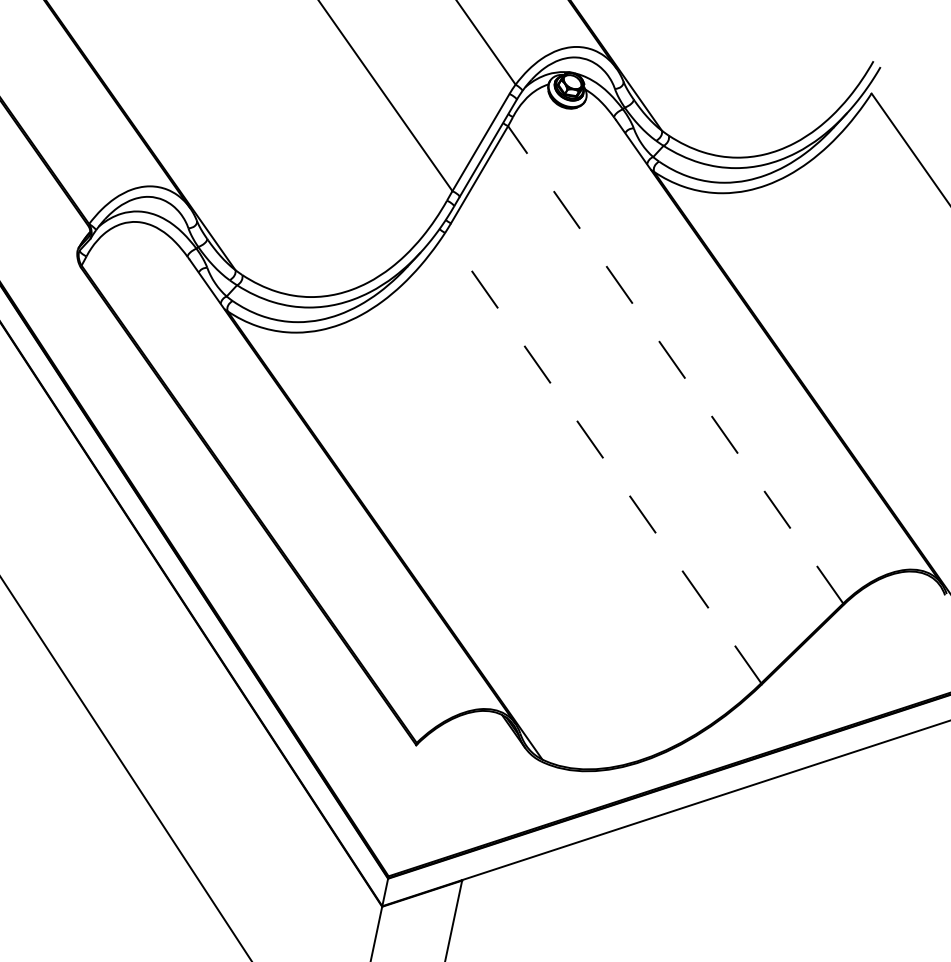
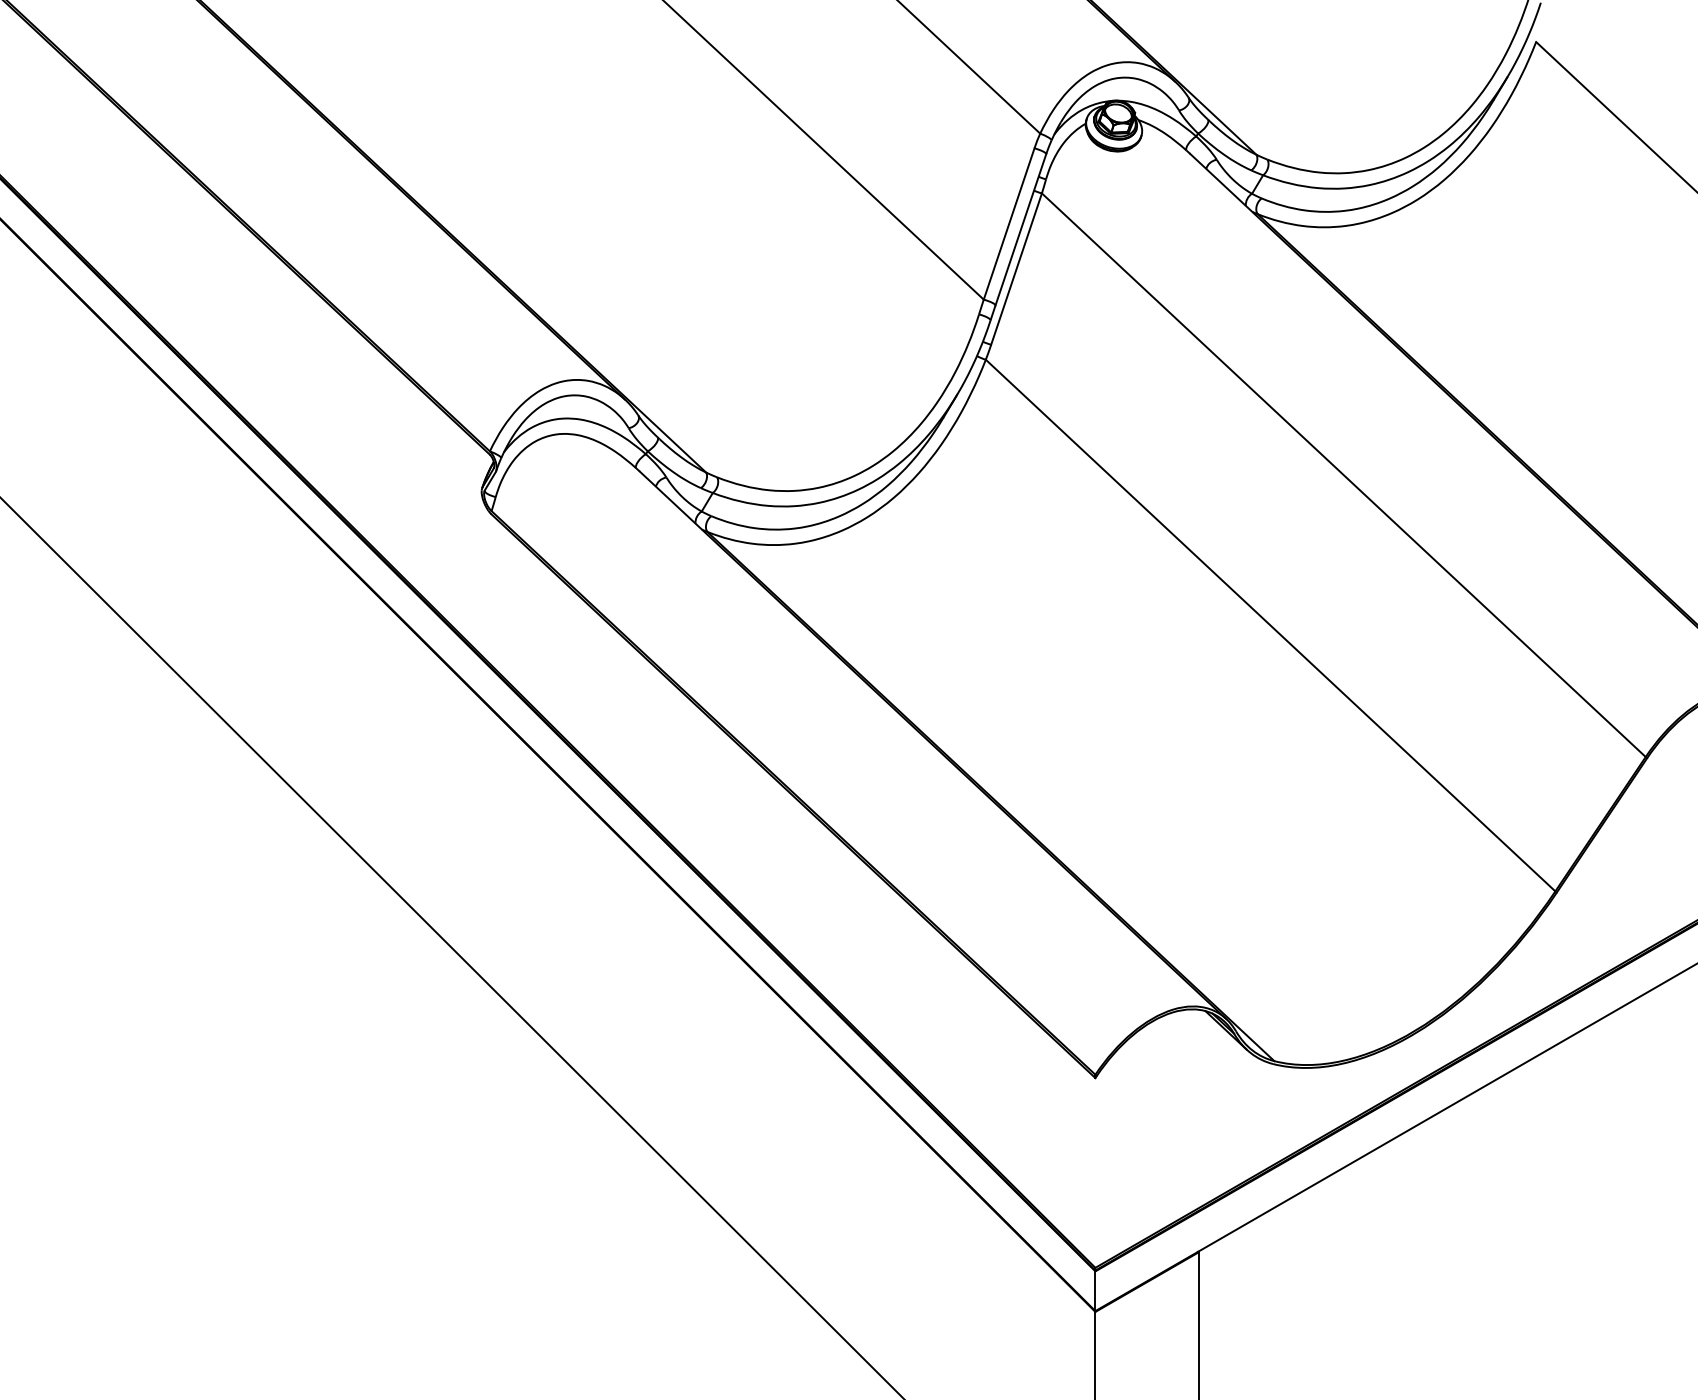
line: (675, 365) -> (1343, 475), dashed -> solid
line: (603, 458) -> (1270, 625), dashed -> solid

